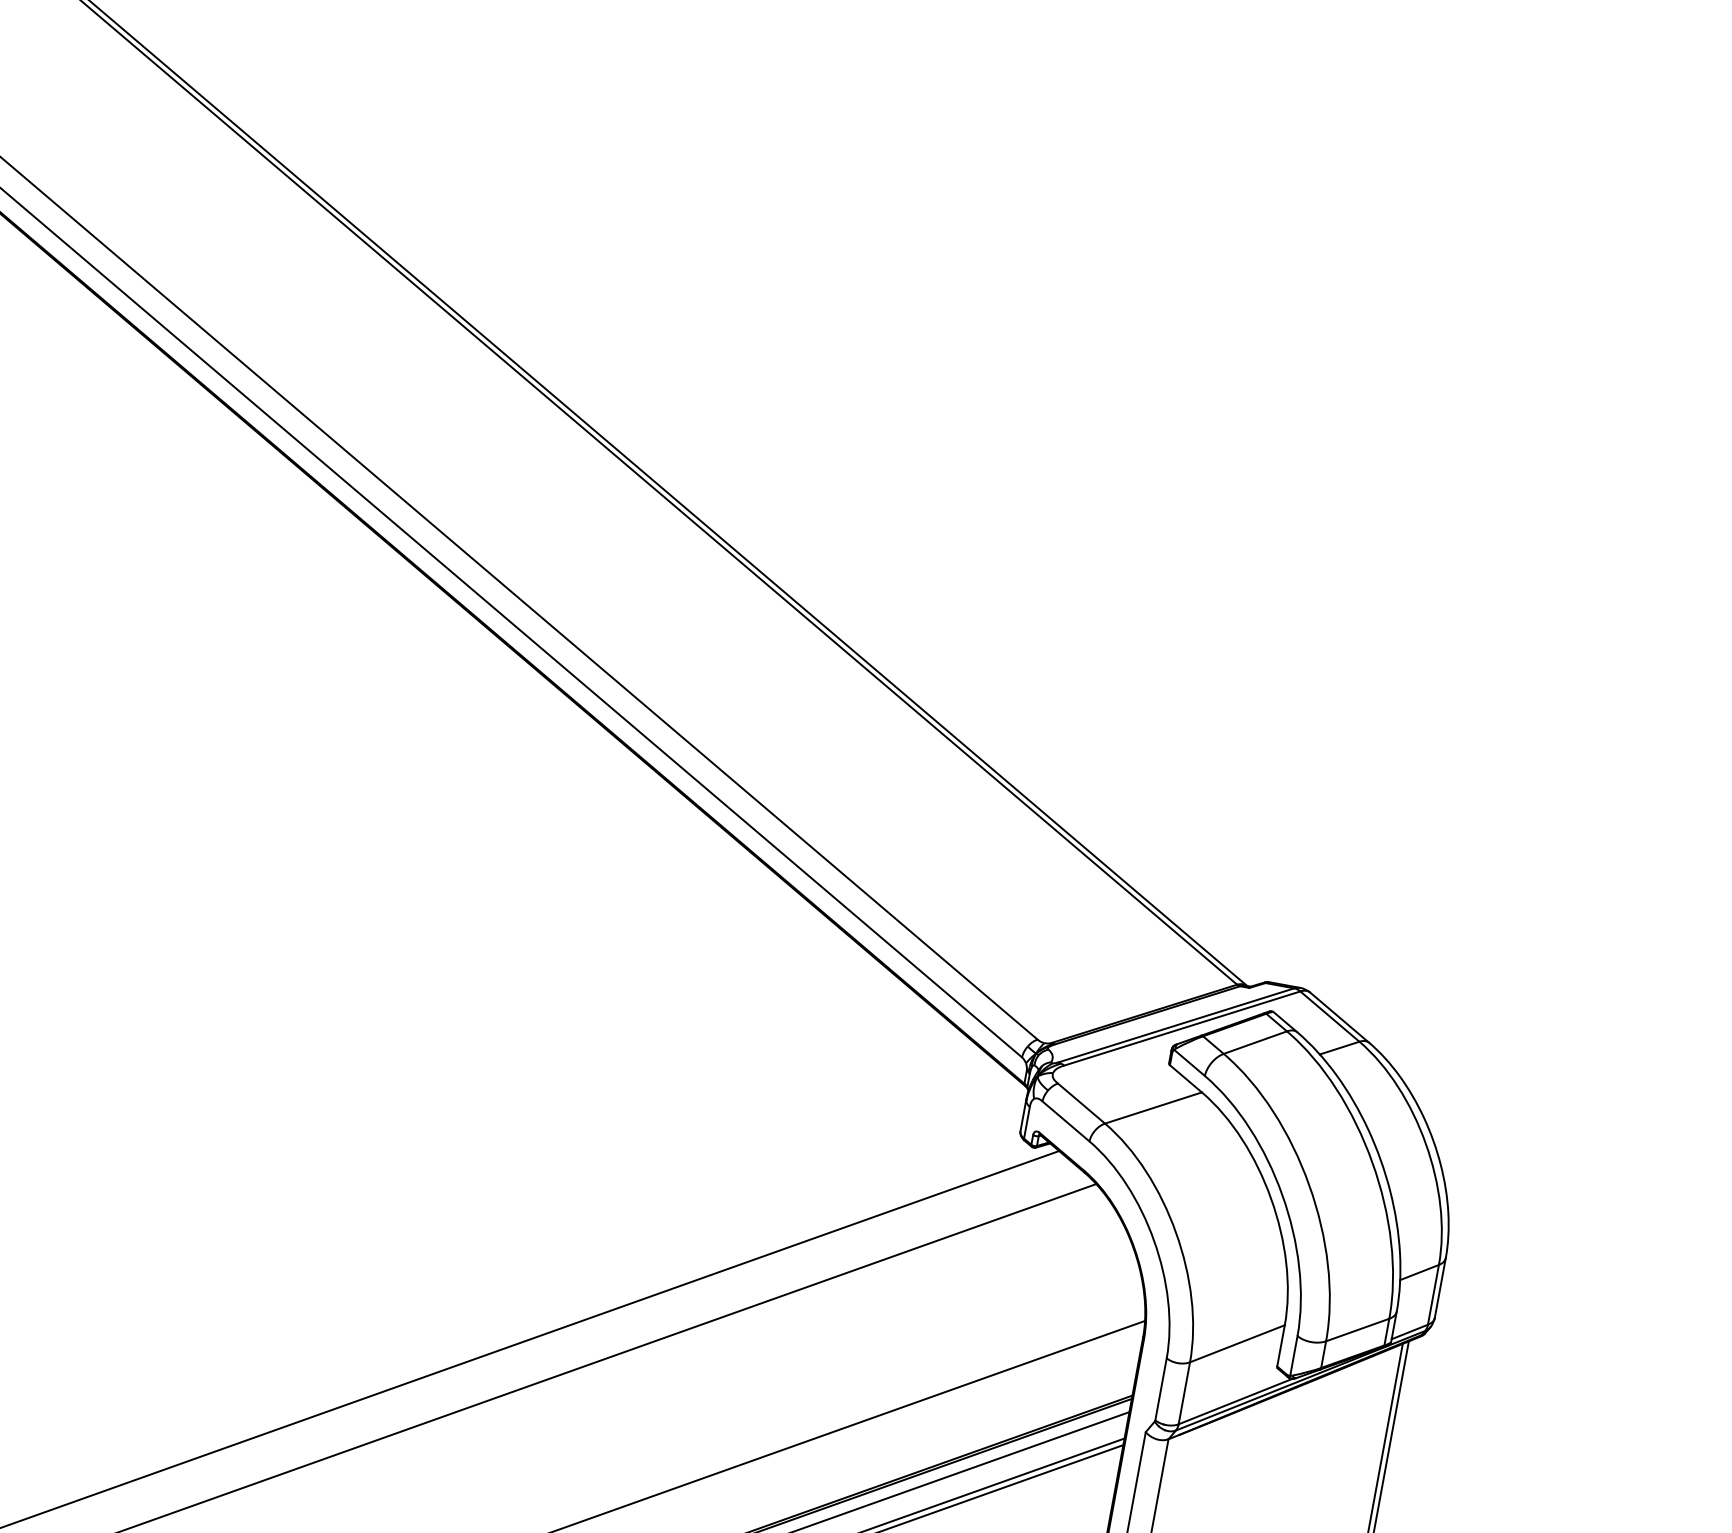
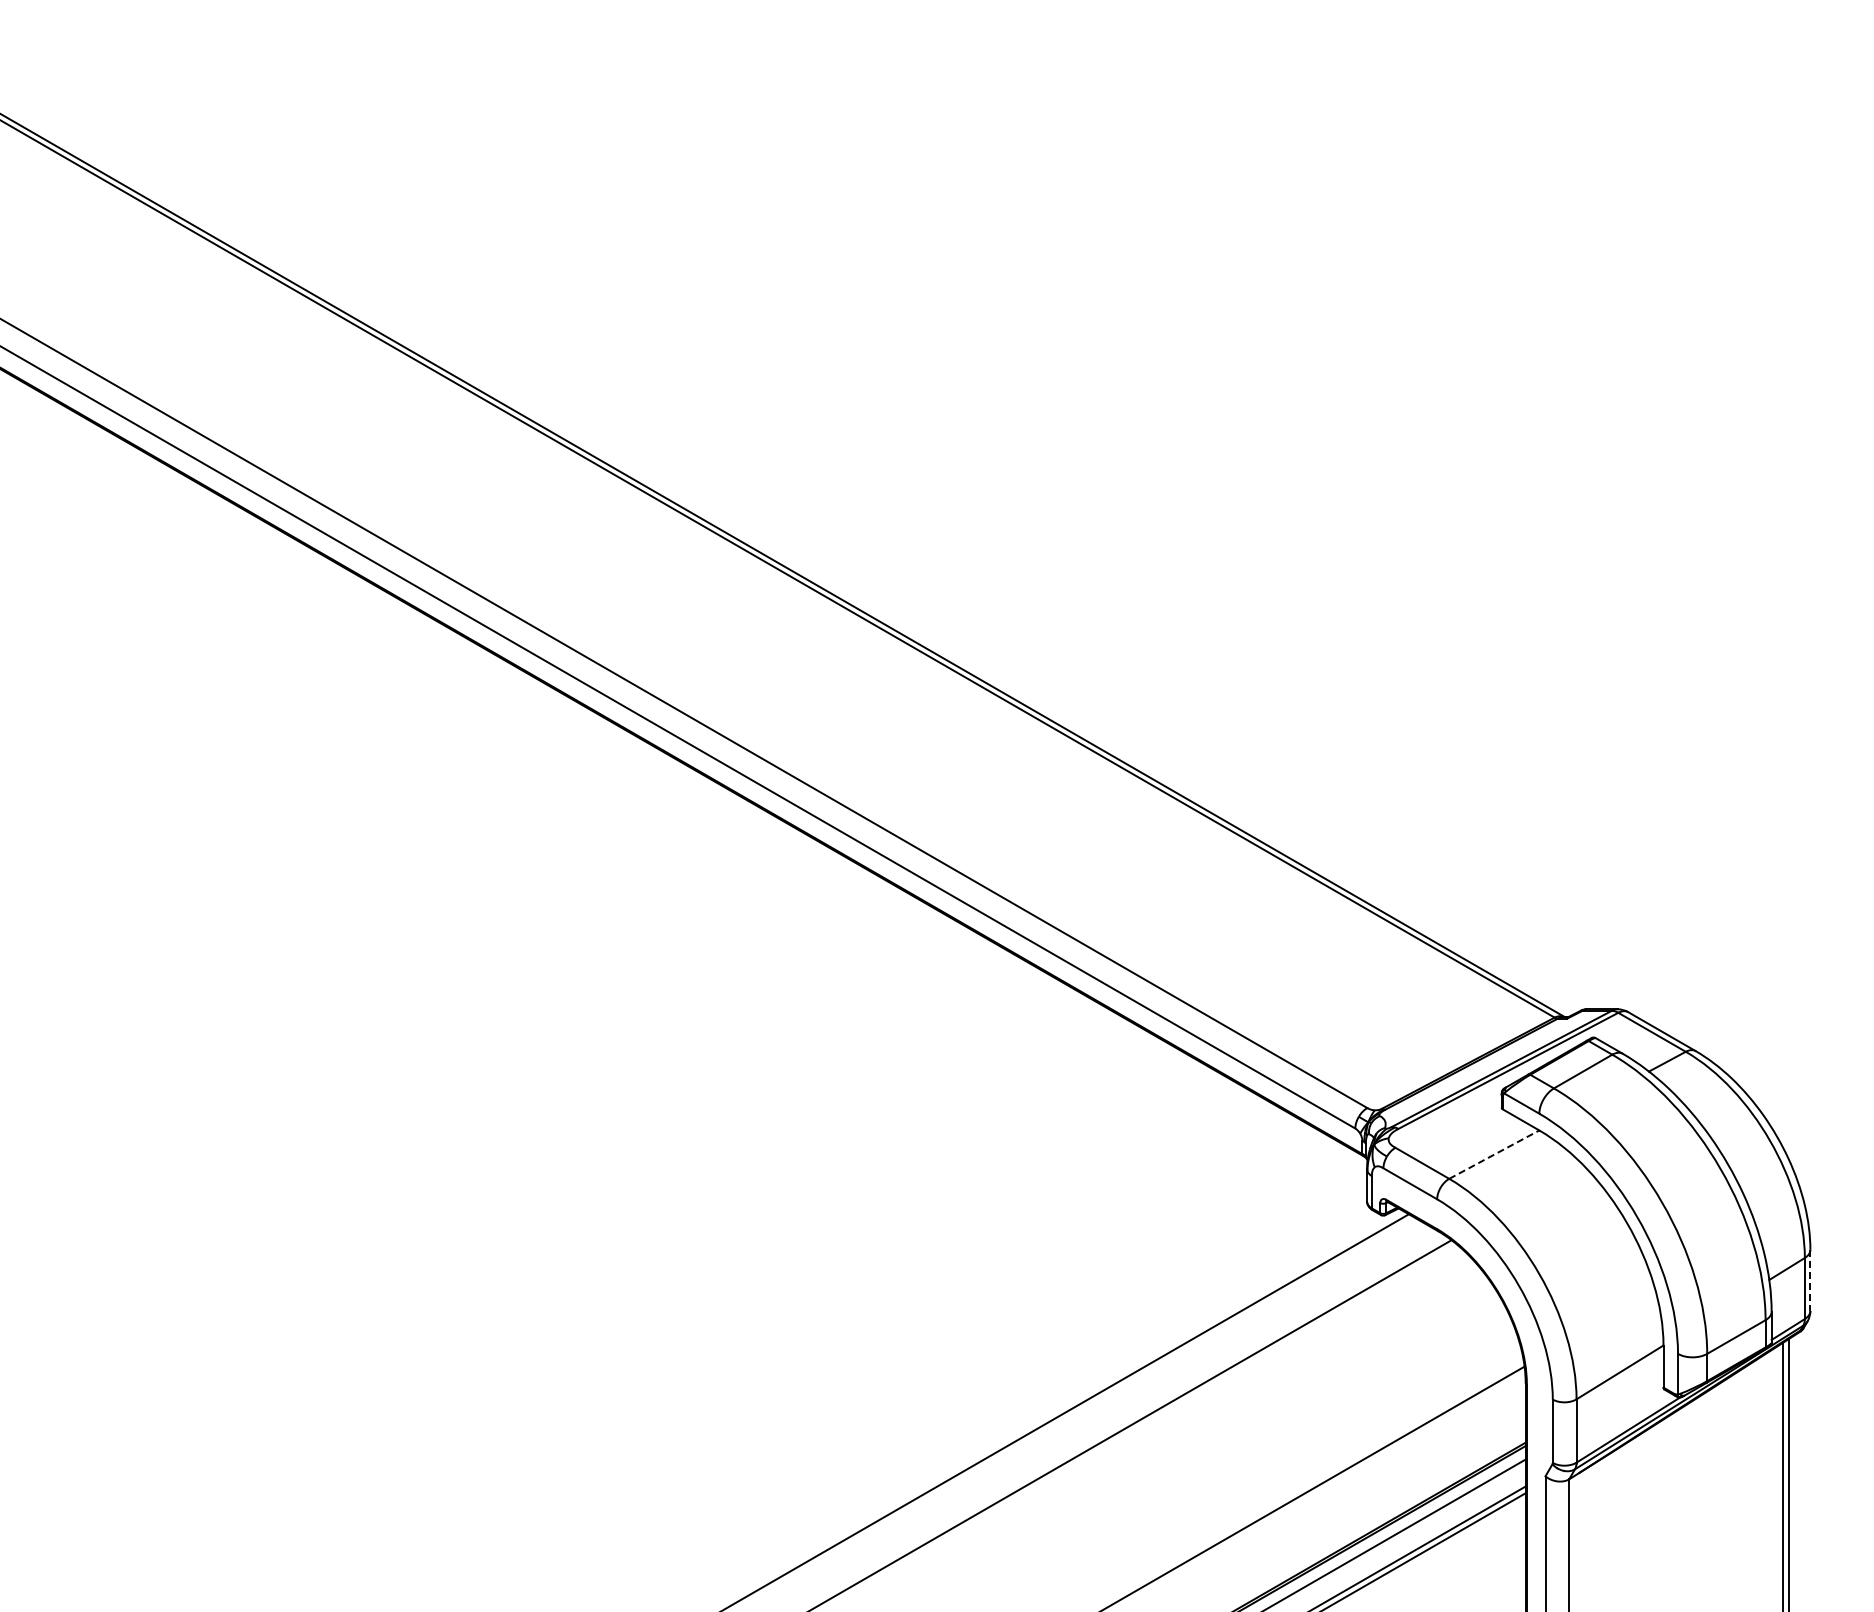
line: (1153, 1107) -> (1494, 1154), solid -> dashed
line: (1440, 1288) -> (1810, 1280), solid -> dashed

